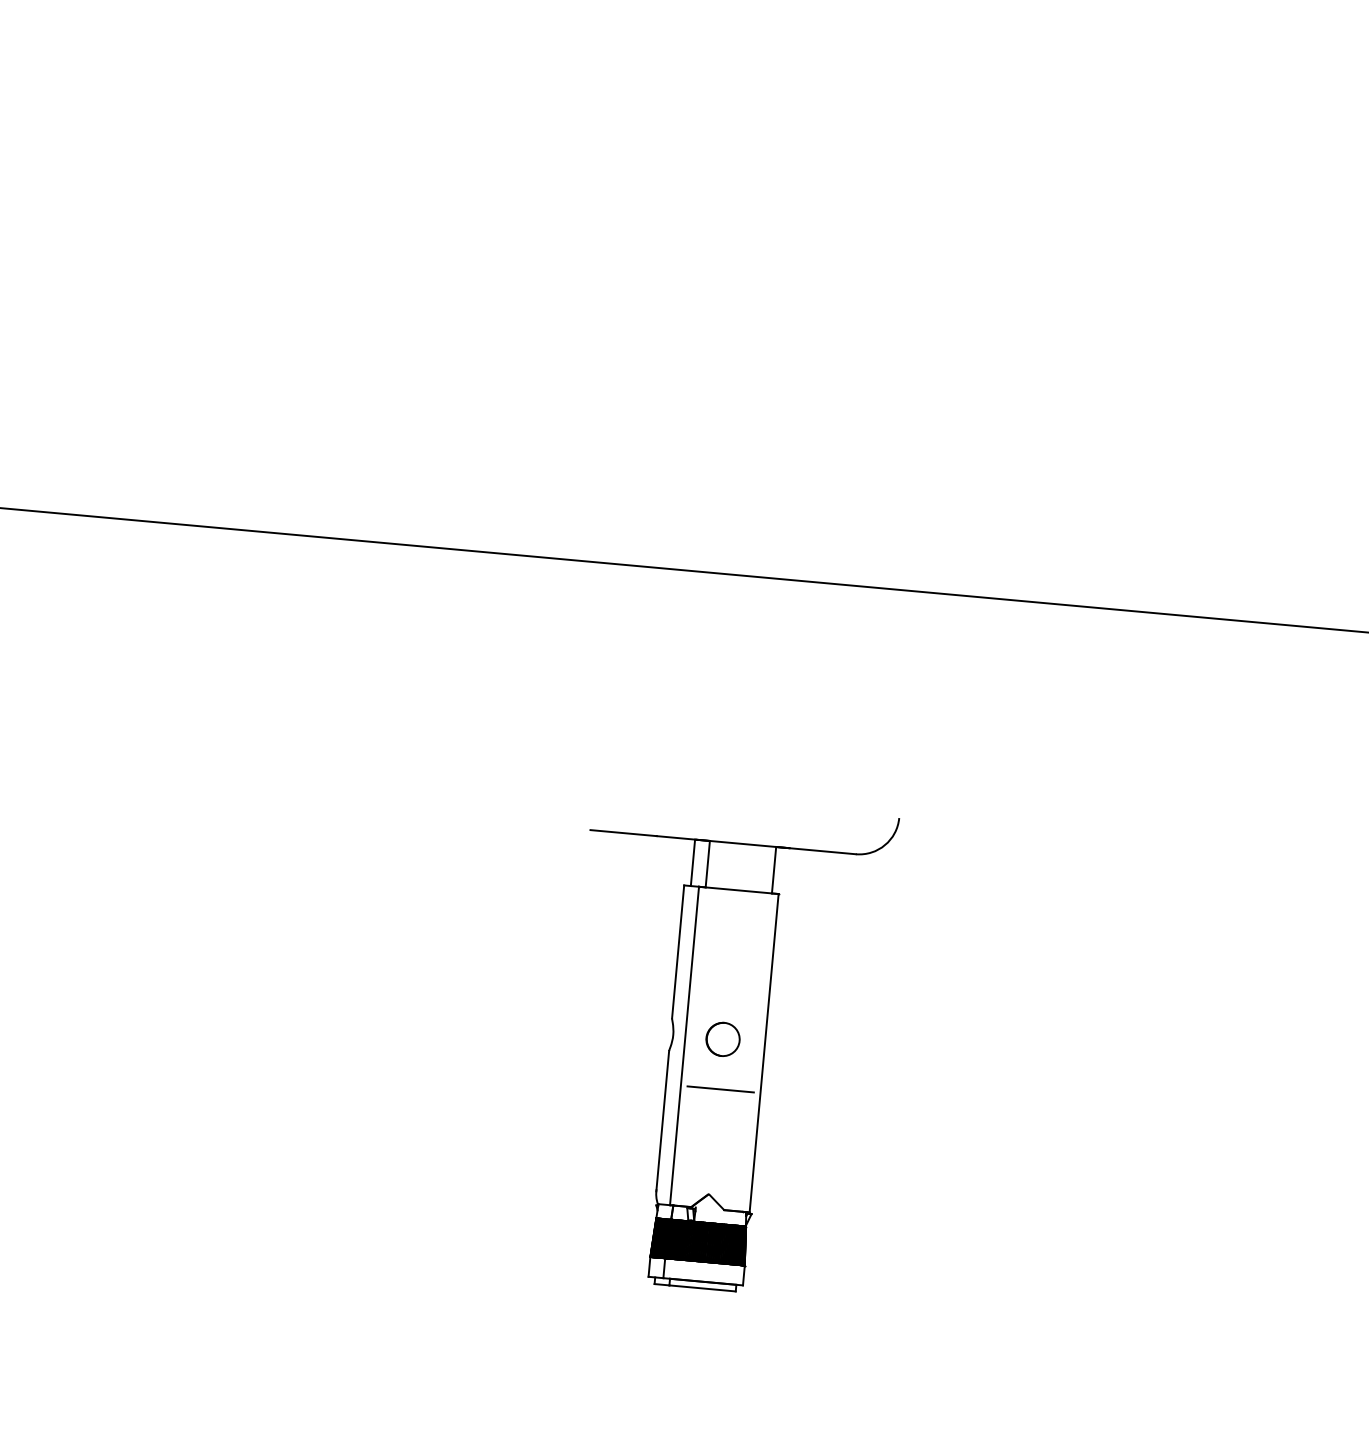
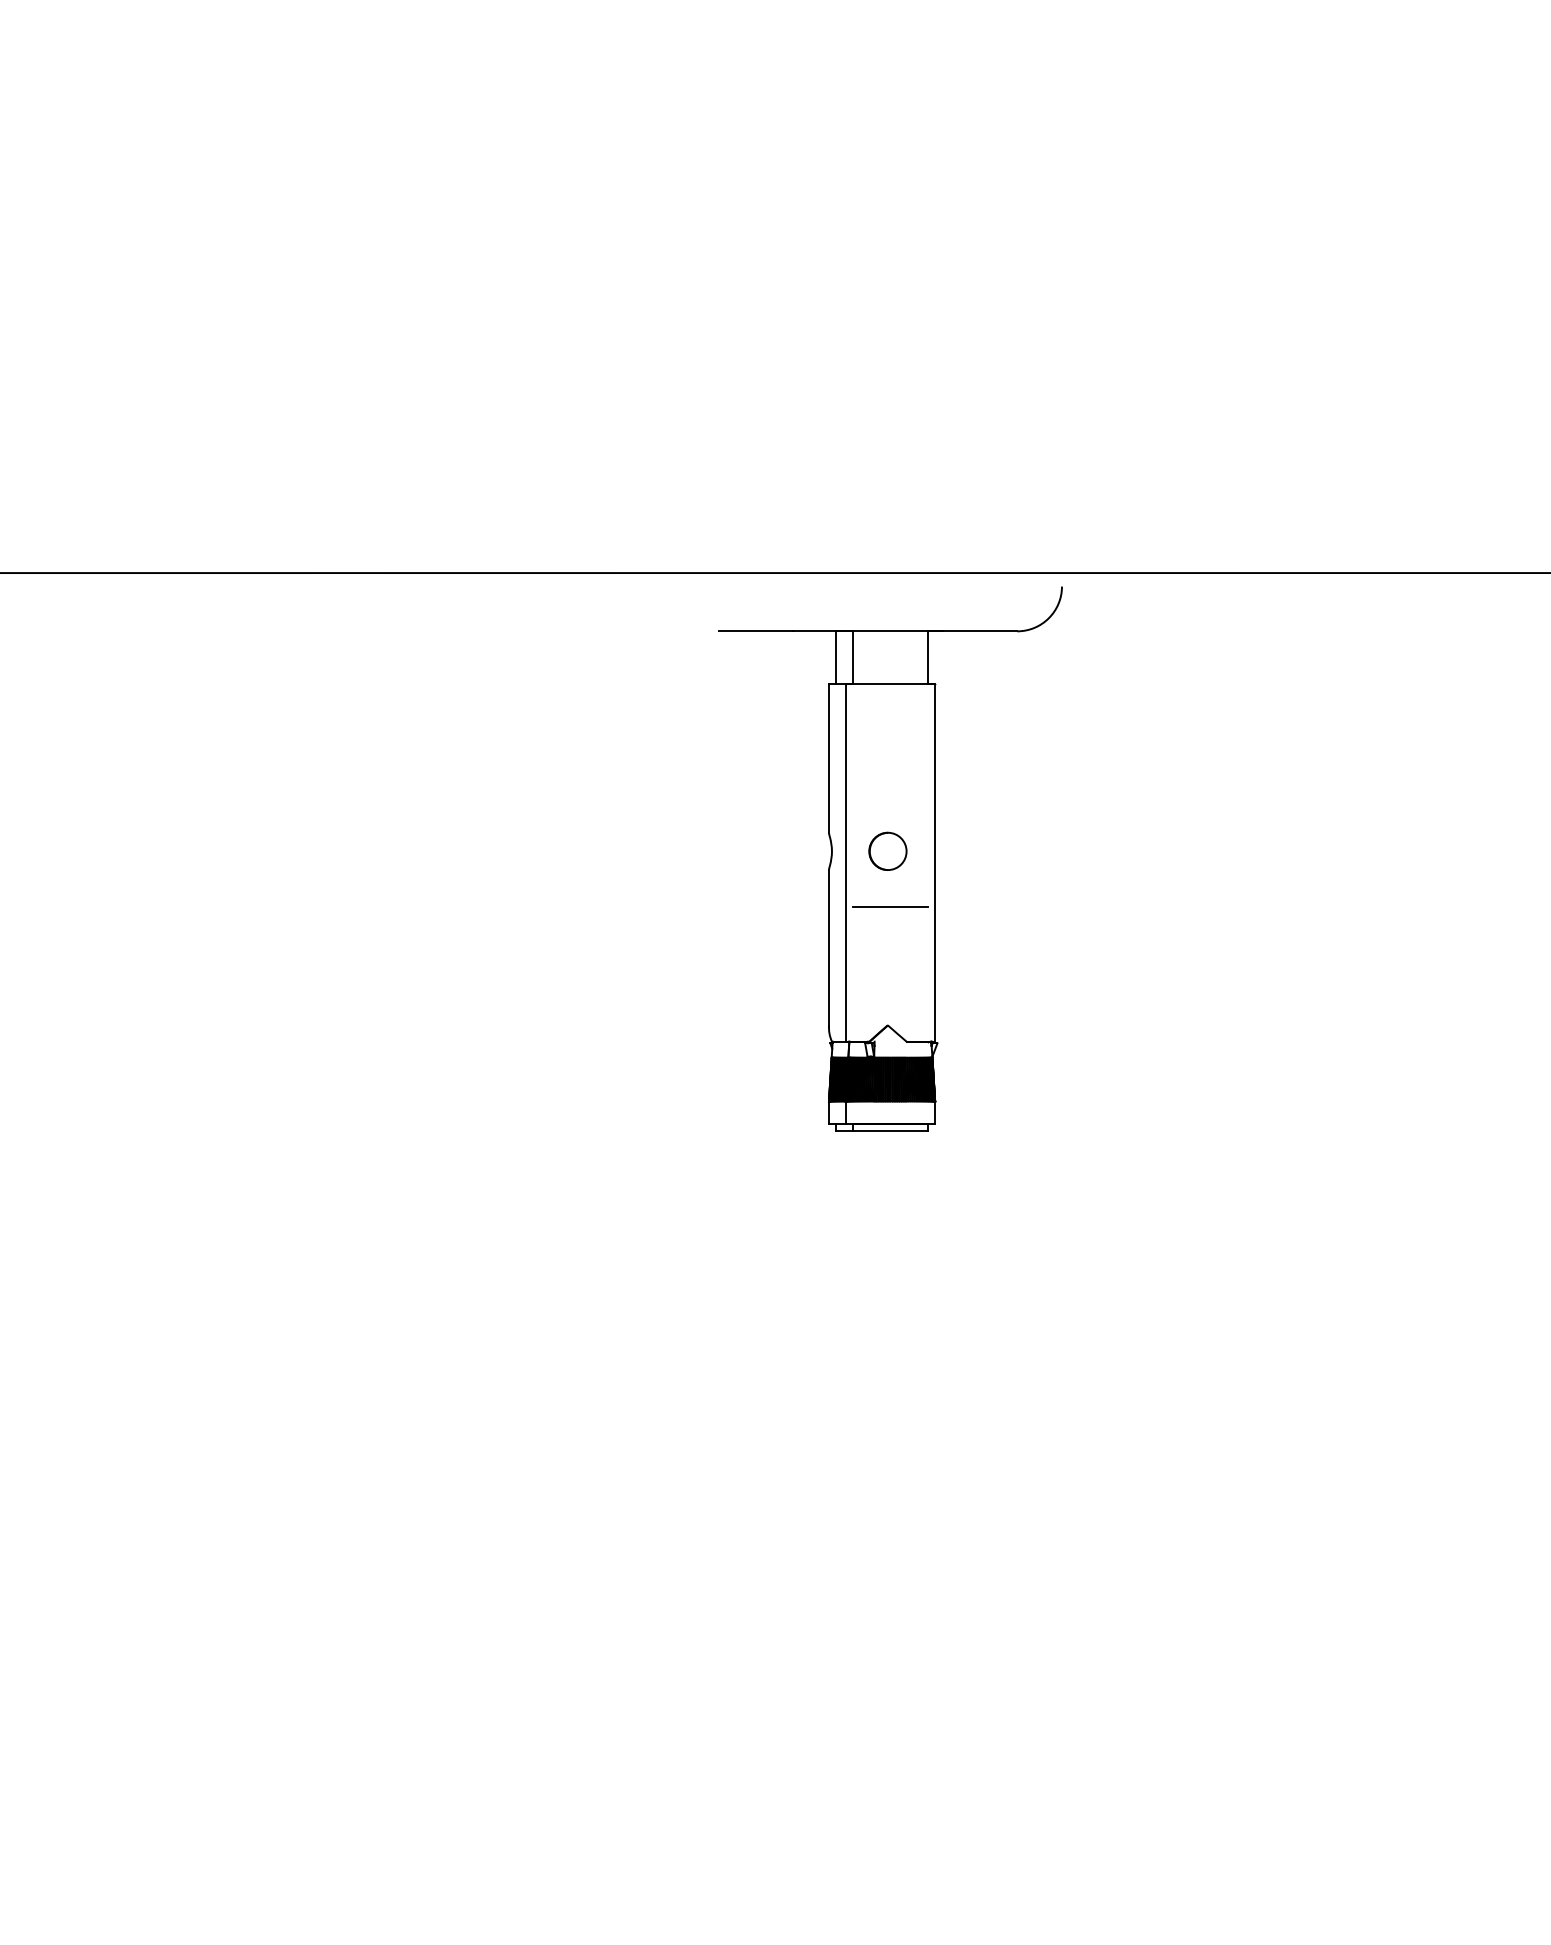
part: (724, 1045) -> (890, 858), moved

